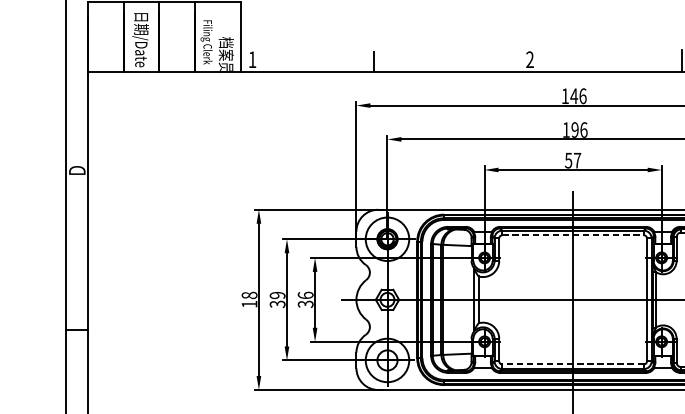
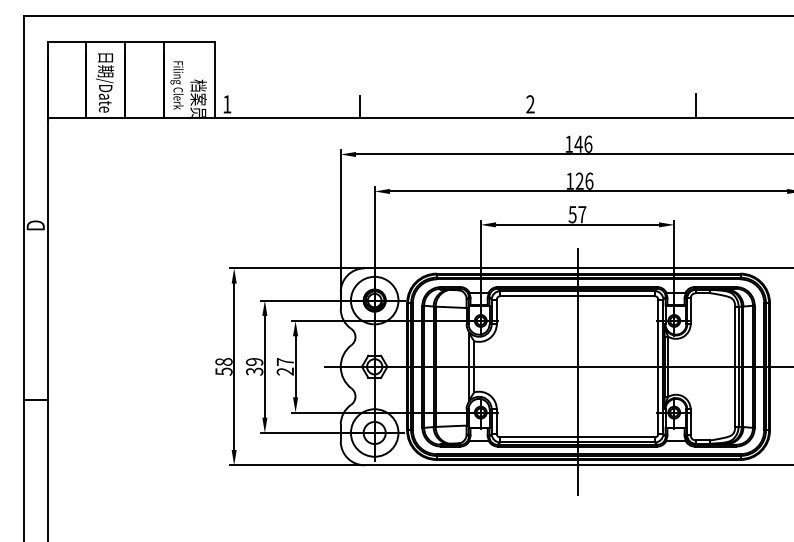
text: (574, 130) -> (579, 181), 196 -> 126
line: (573, 235) -> (578, 296), dashed -> solid
text: (305, 299) -> (285, 366), 36 -> 27
text: (249, 304) -> (223, 371), 18 -> 58
line: (573, 364) -> (577, 437), dashed -> solid

